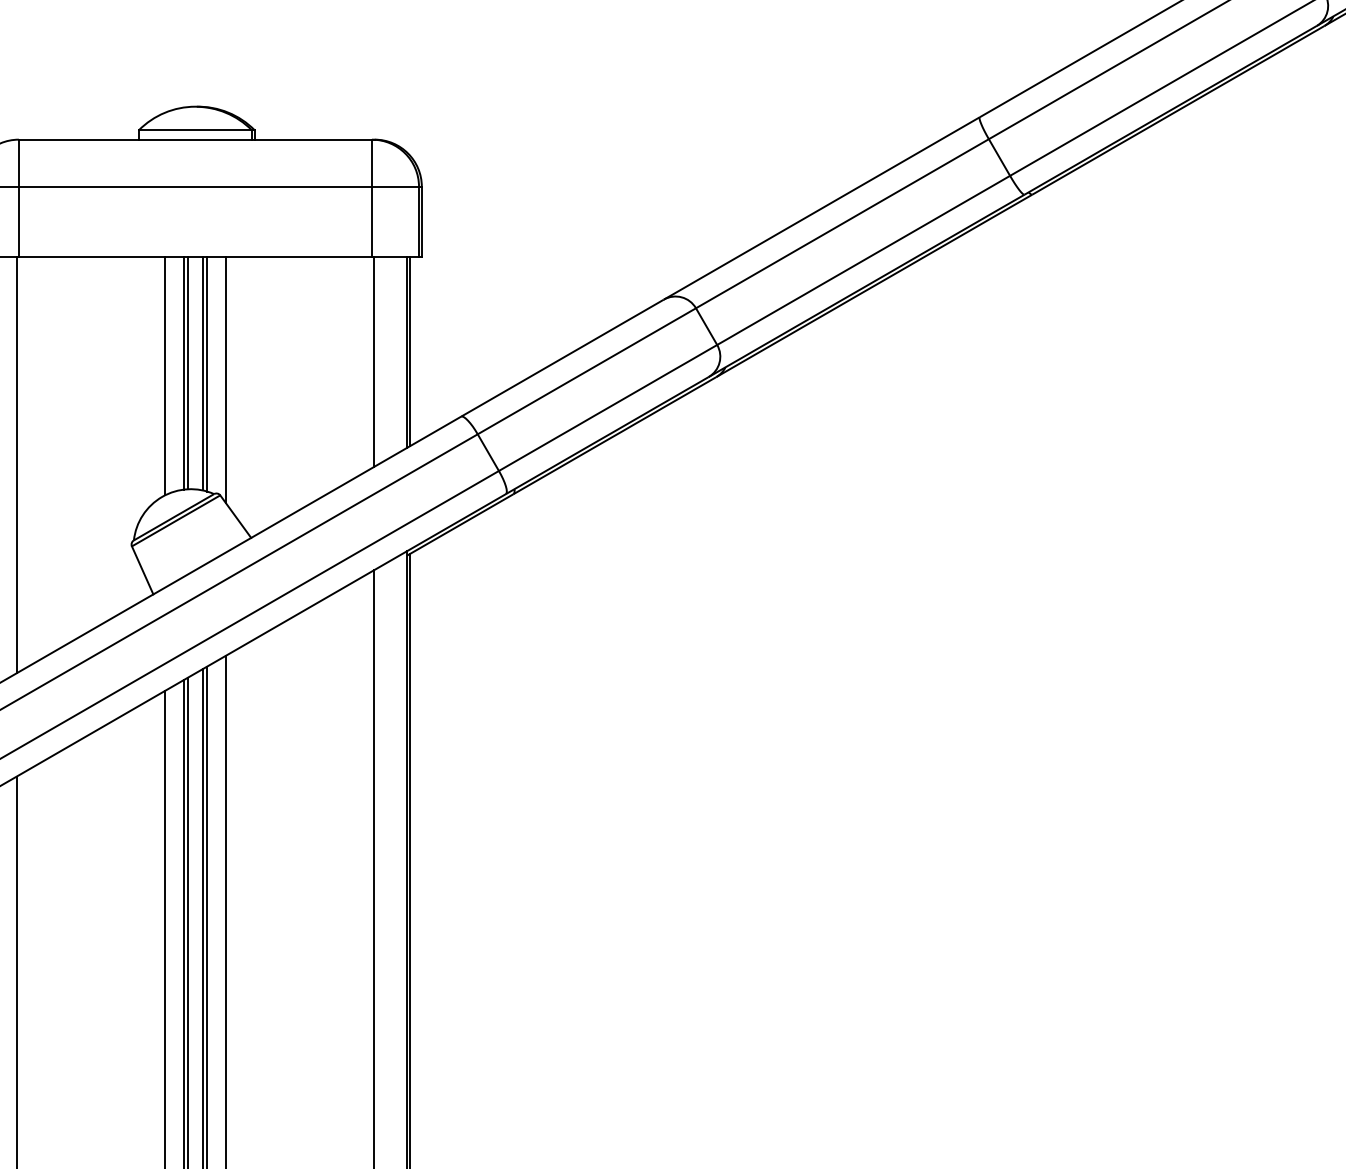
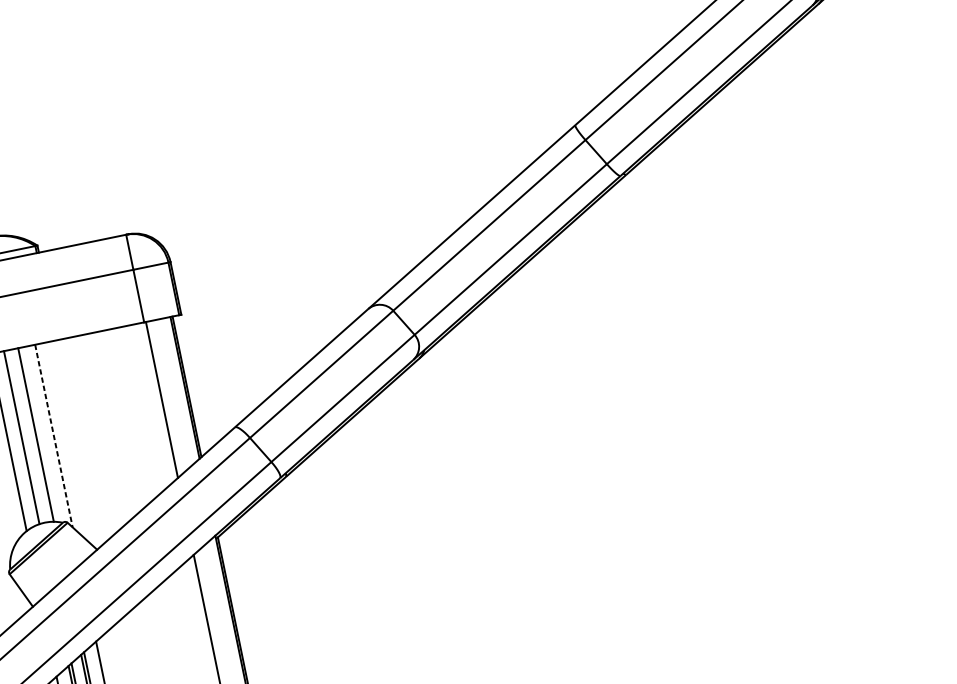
line: (188, 373) -> (25, 436), removed
line: (207, 374) -> (39, 434), removed
line: (225, 379) -> (53, 435), solid -> dashed

